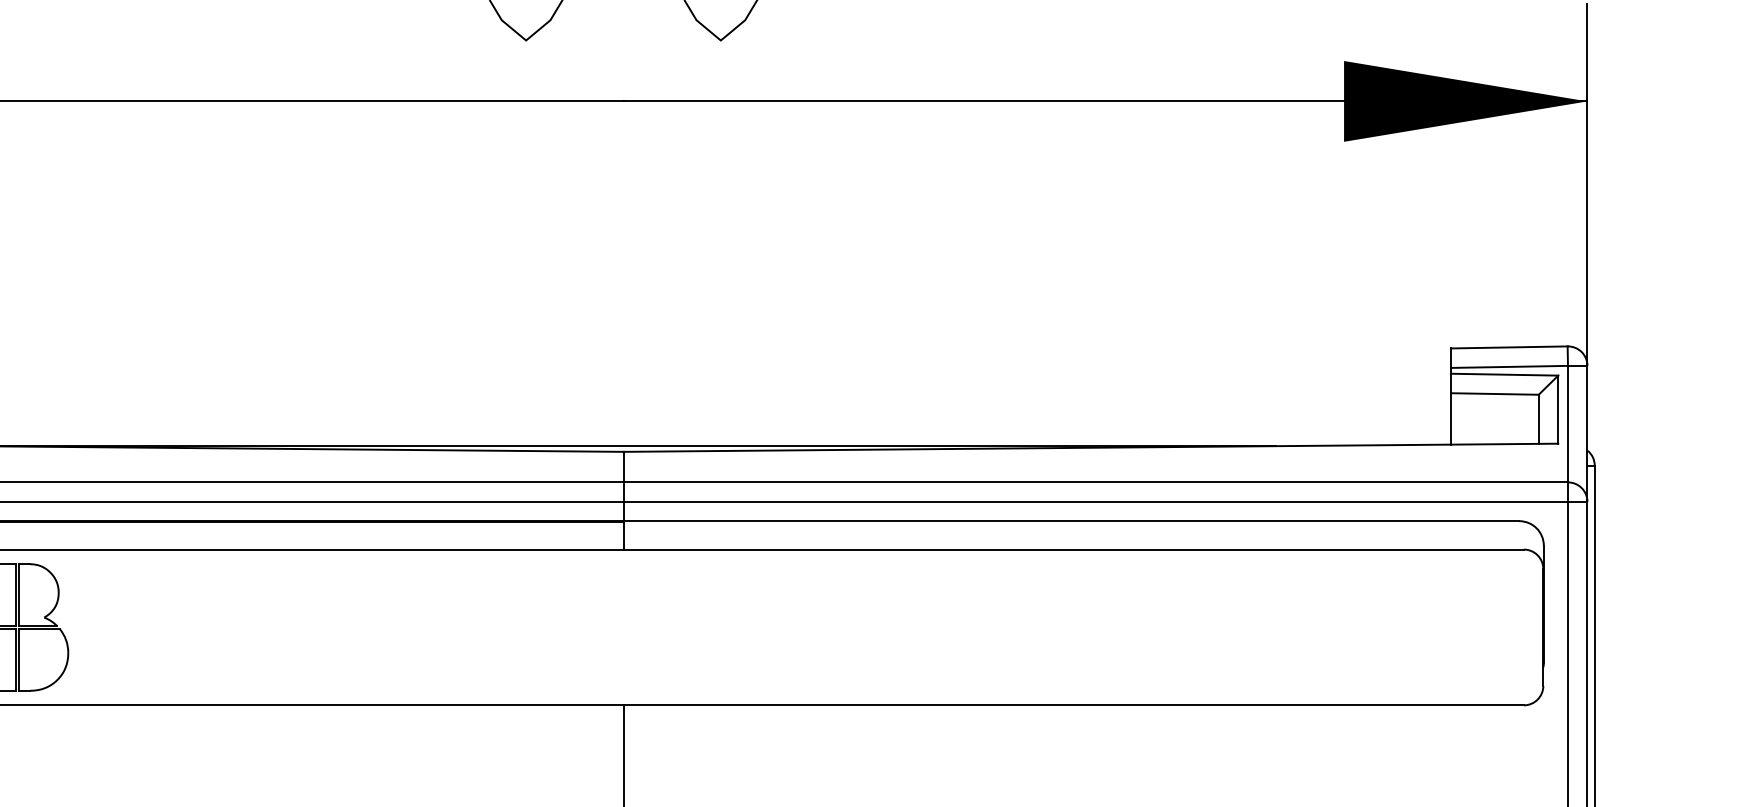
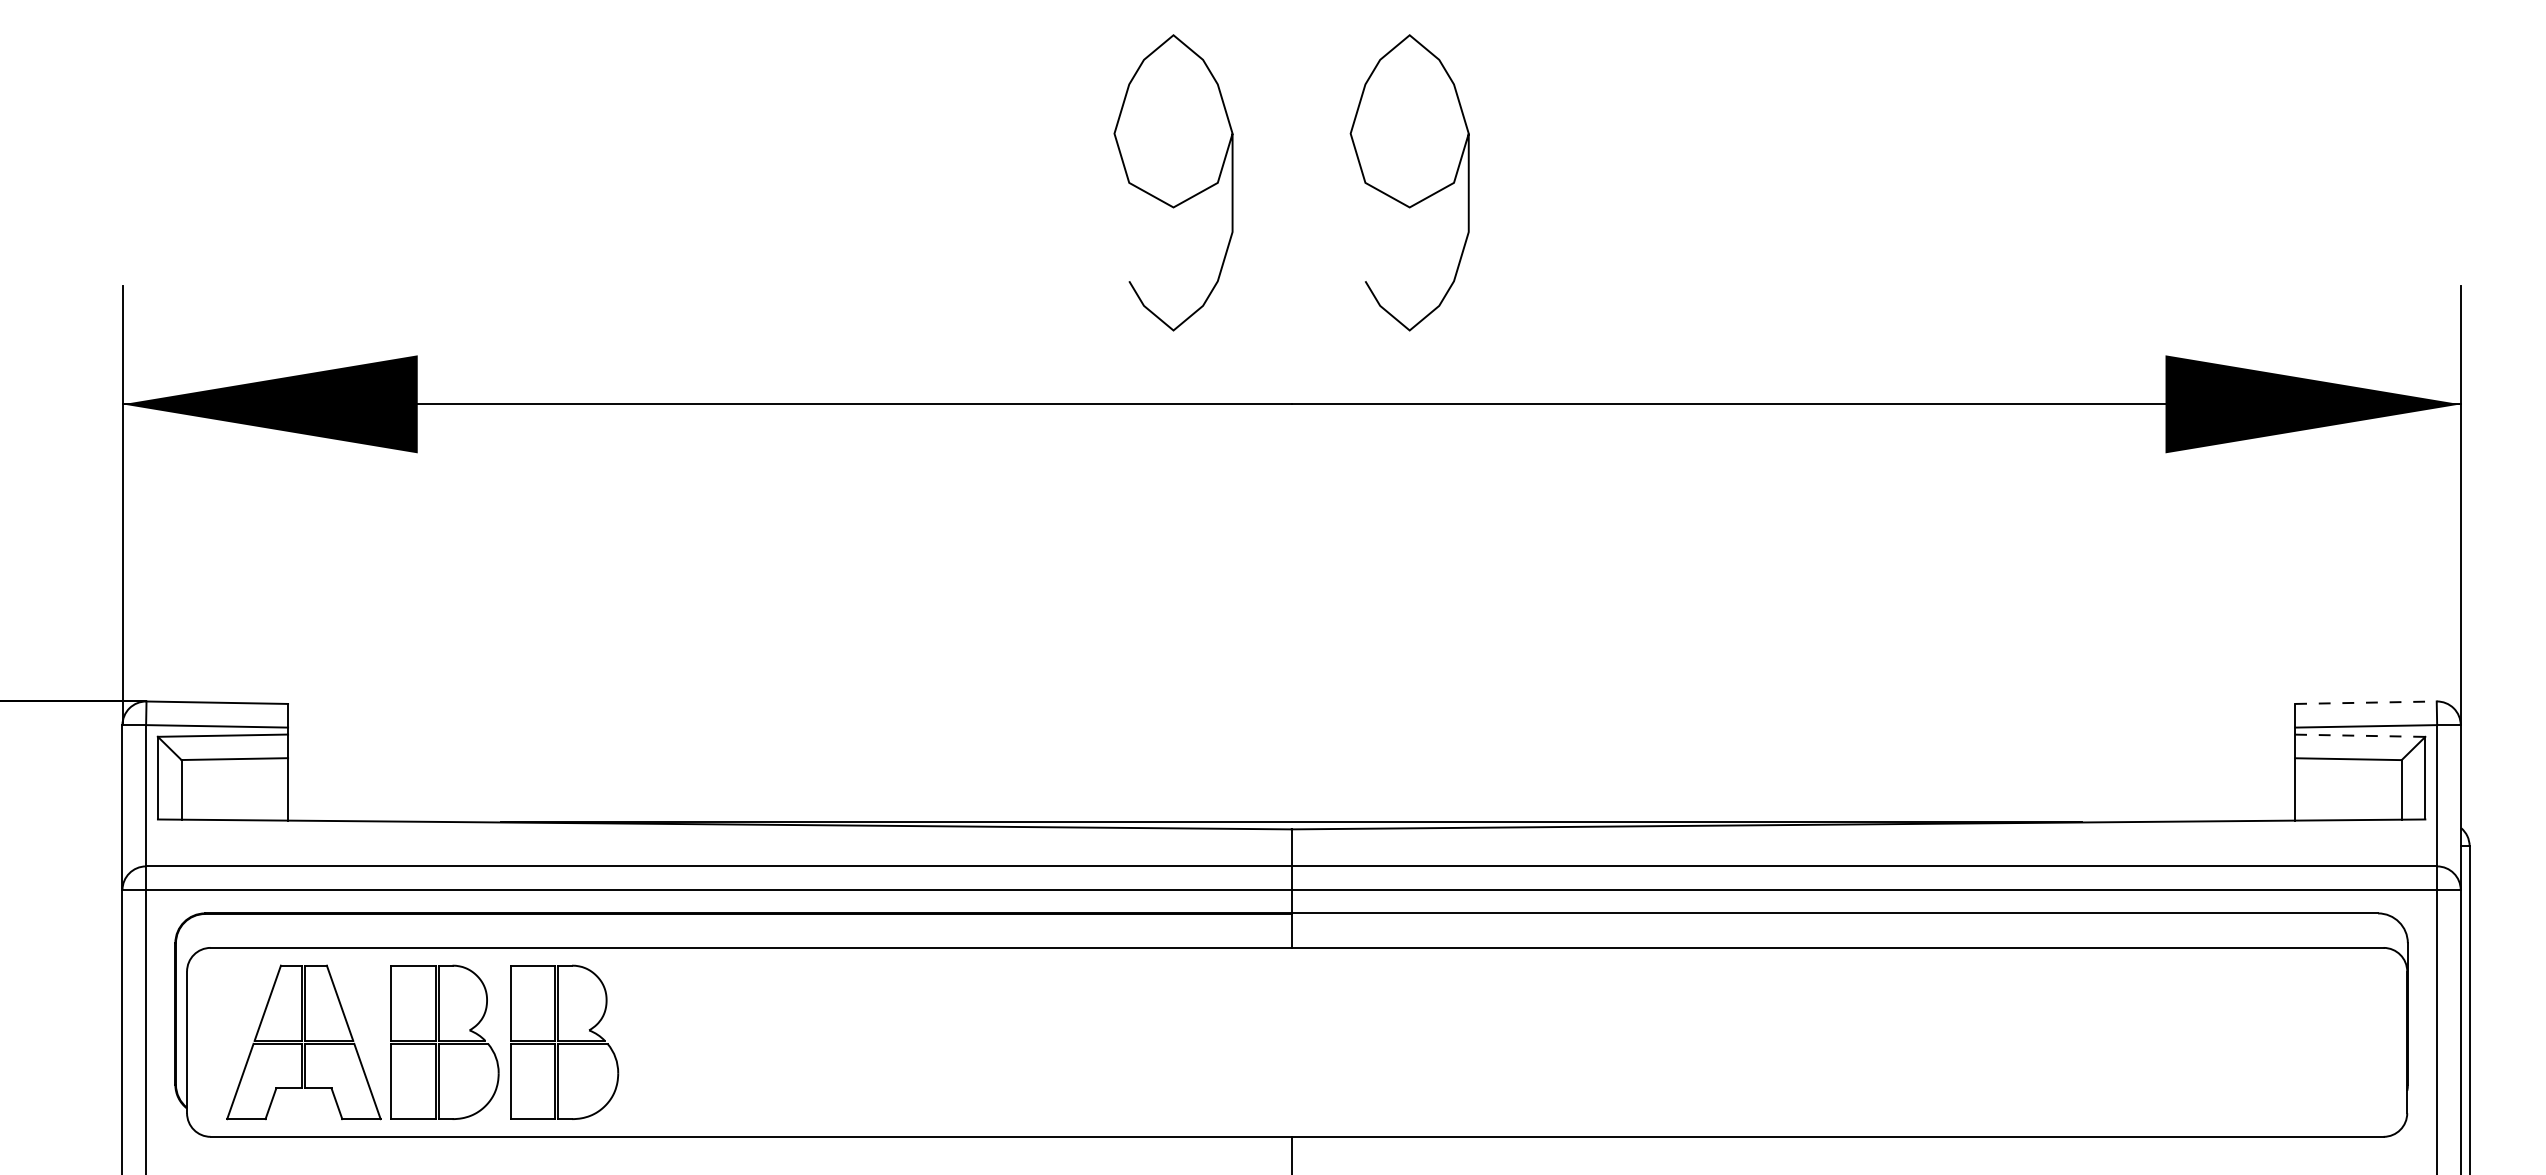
line: (1508, 347) -> (2365, 702), solid -> dashed
line: (1504, 374) -> (2360, 735), solid -> dashed

